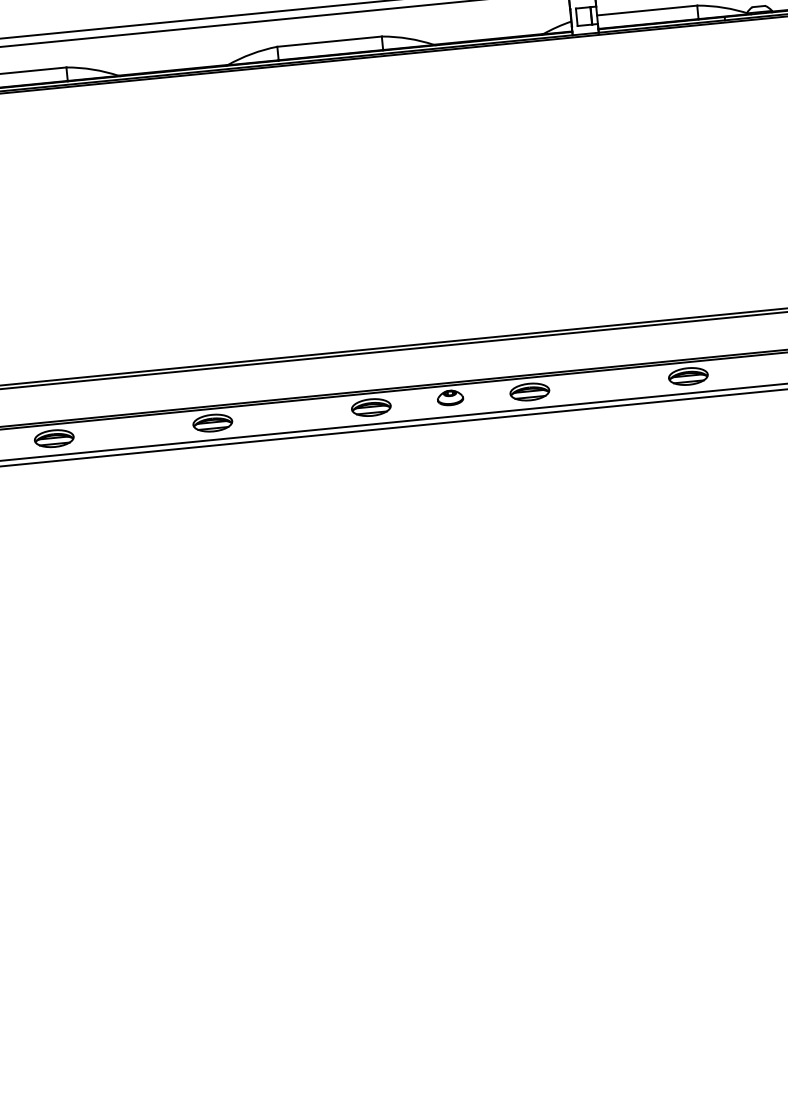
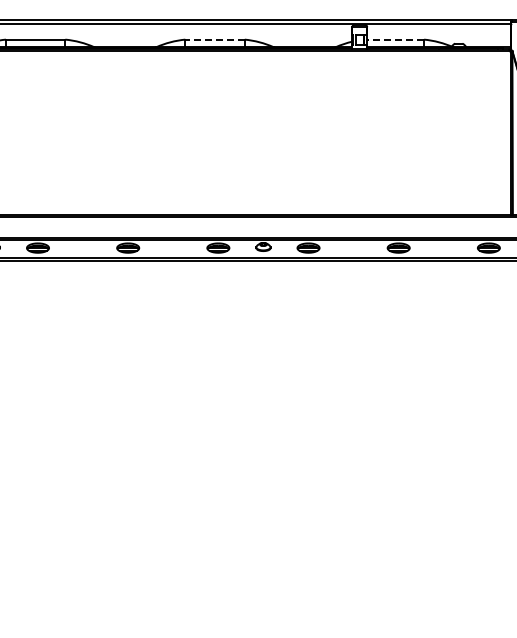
line: (646, 10) -> (395, 39), solid -> dashed
line: (330, 41) -> (215, 39), solid -> dashed

